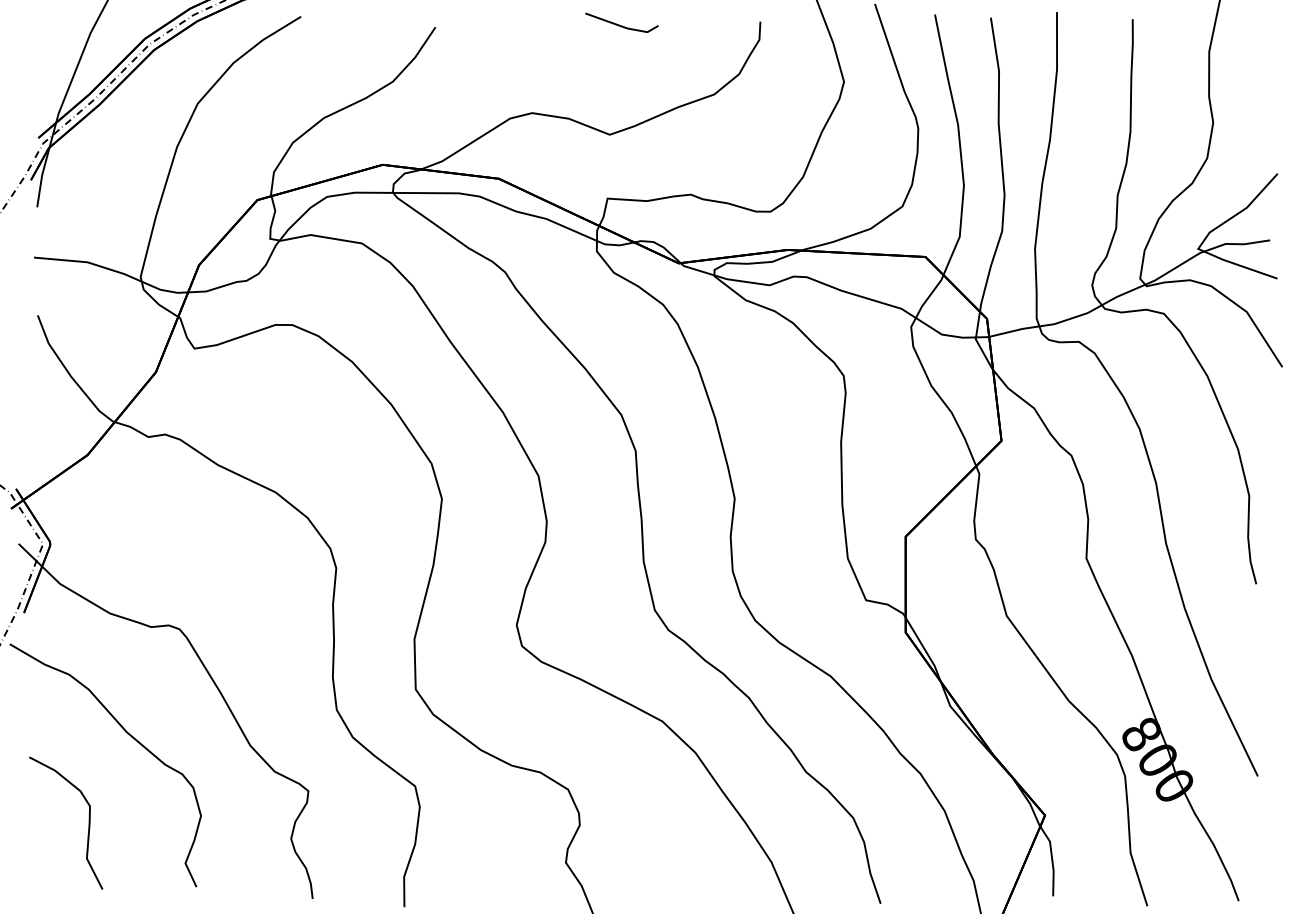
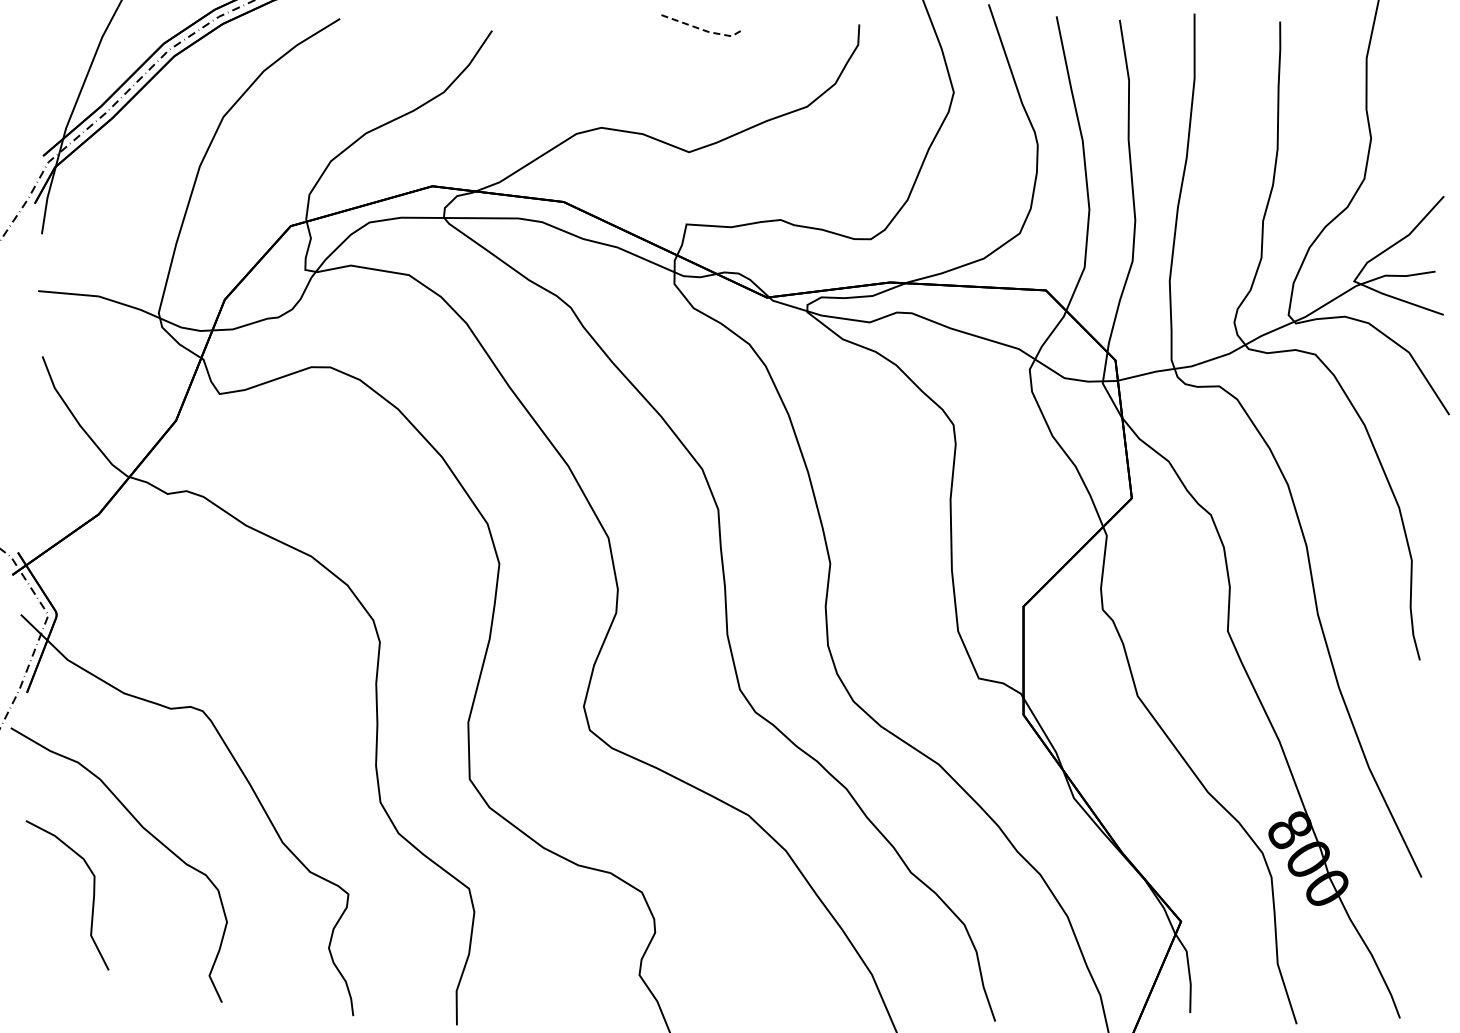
line: (623, 27) -> (704, 30), solid -> dashed
curve: (88, 826) -> (92, 899), moved

